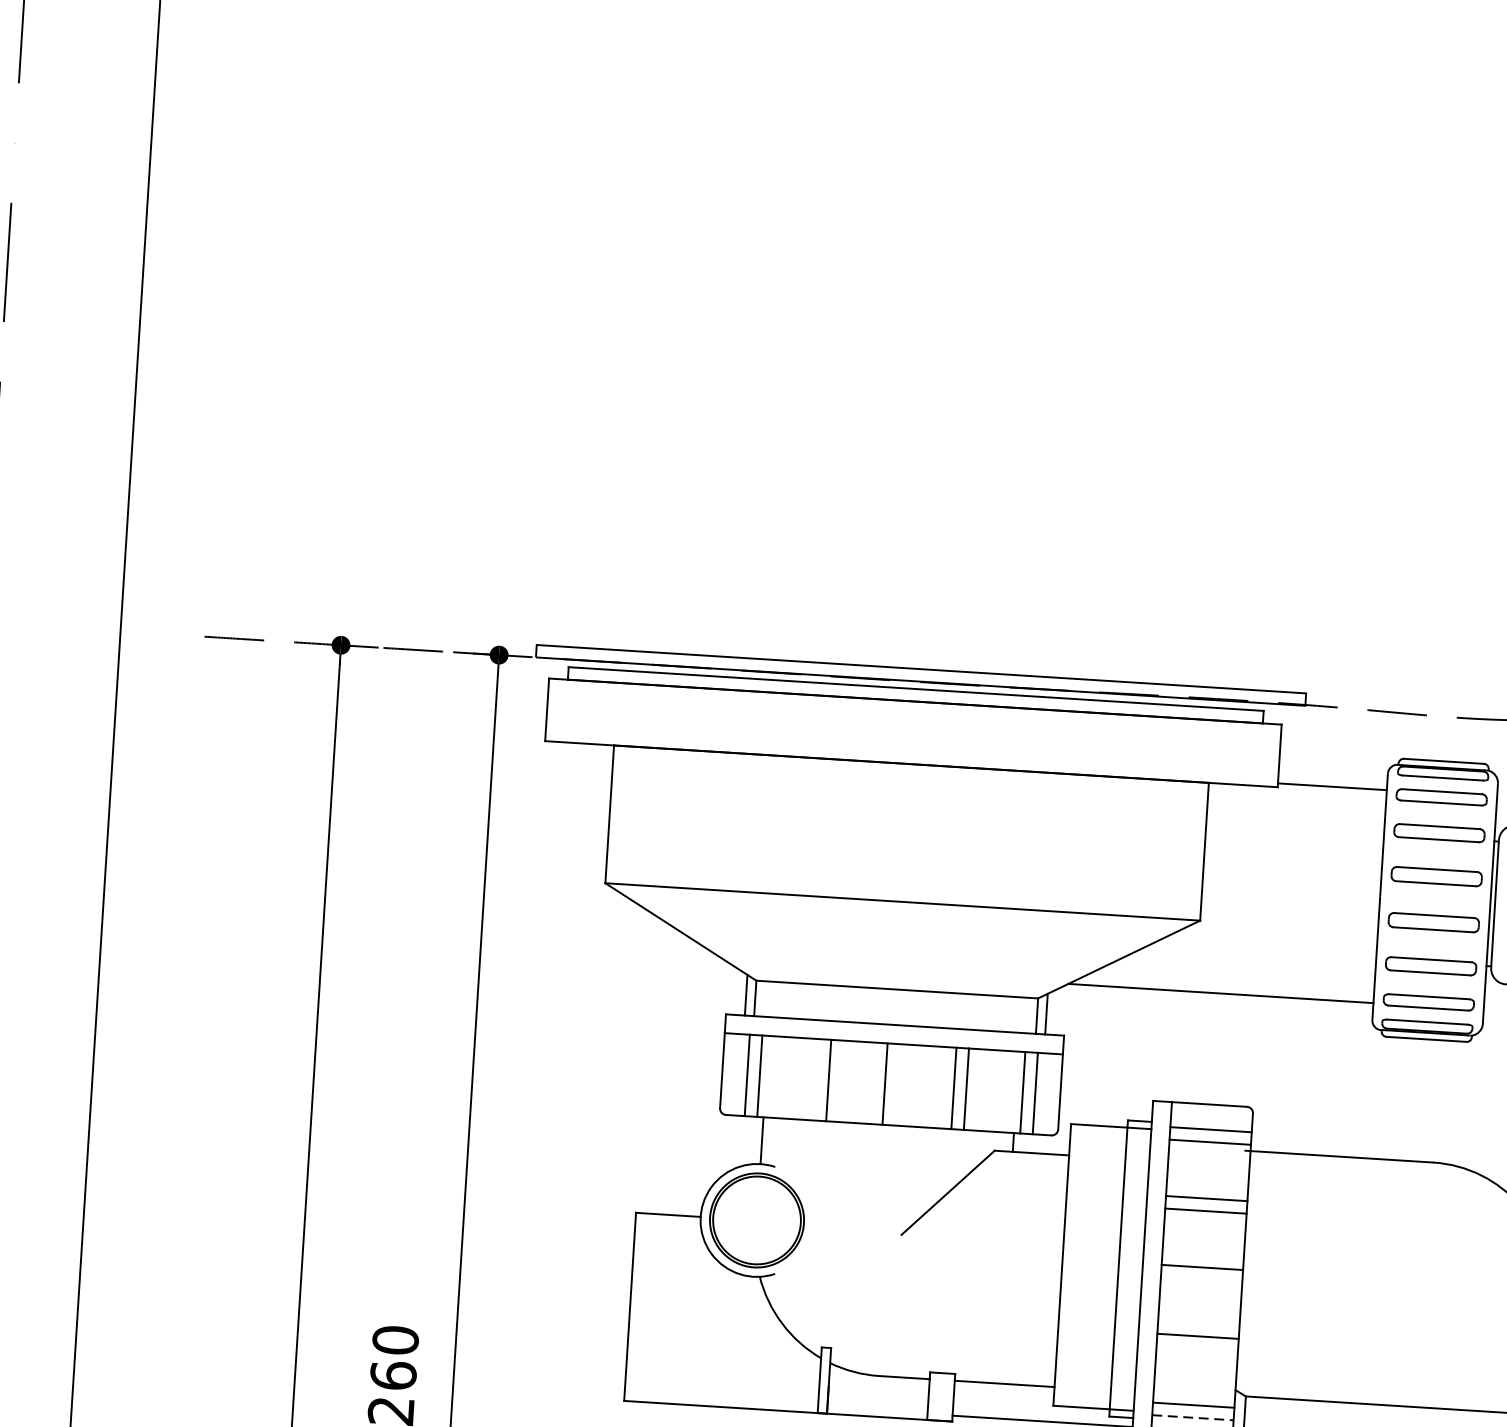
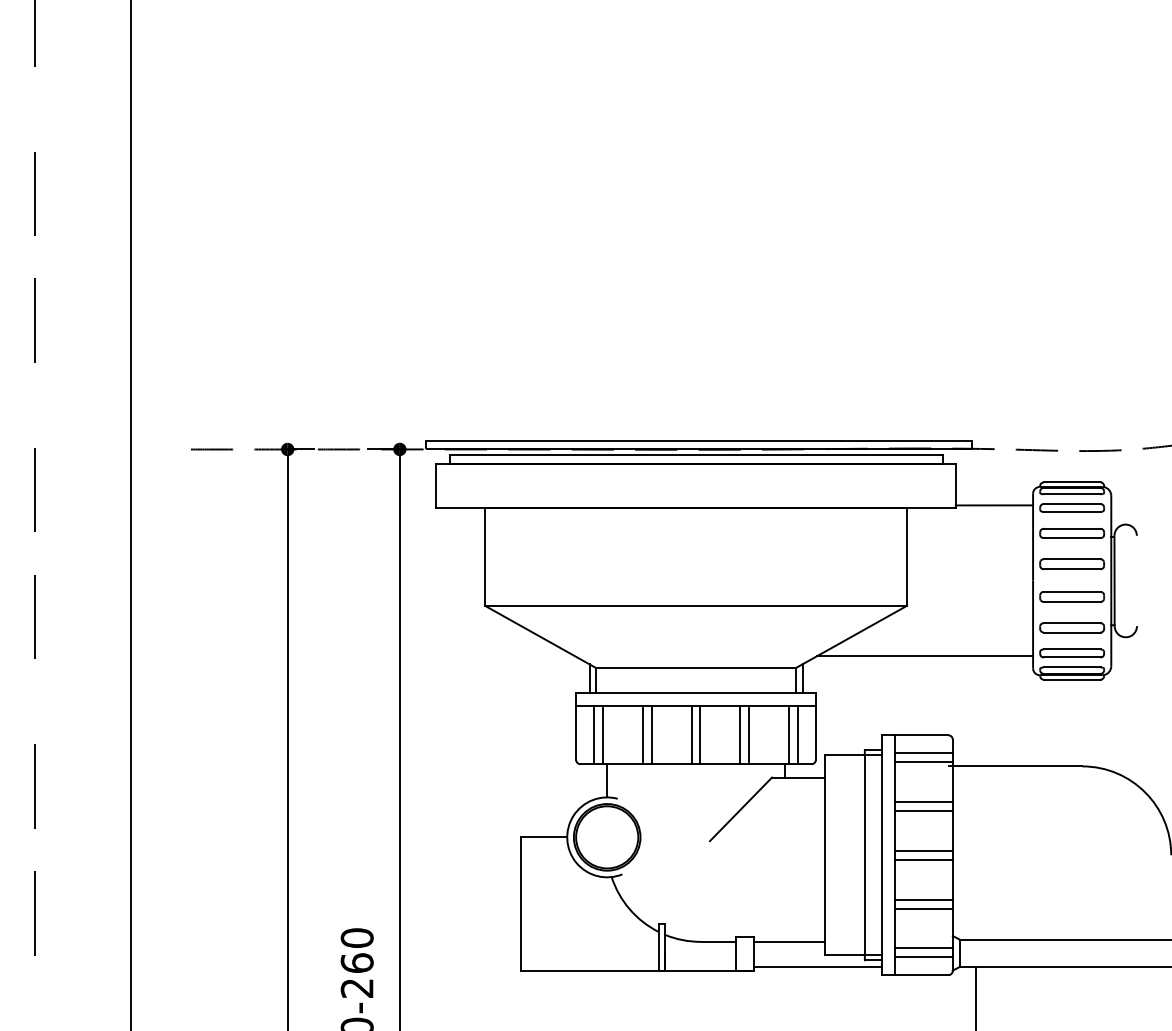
line: (815, 1079) -> (642, 735), added
line: (897, 1085) -> (700, 735), added
line: (1200, 1279) -> (923, 859), added
line: (1196, 1348) -> (923, 908), added
line: (1192, 1417) -> (923, 957), dashed -> solid

